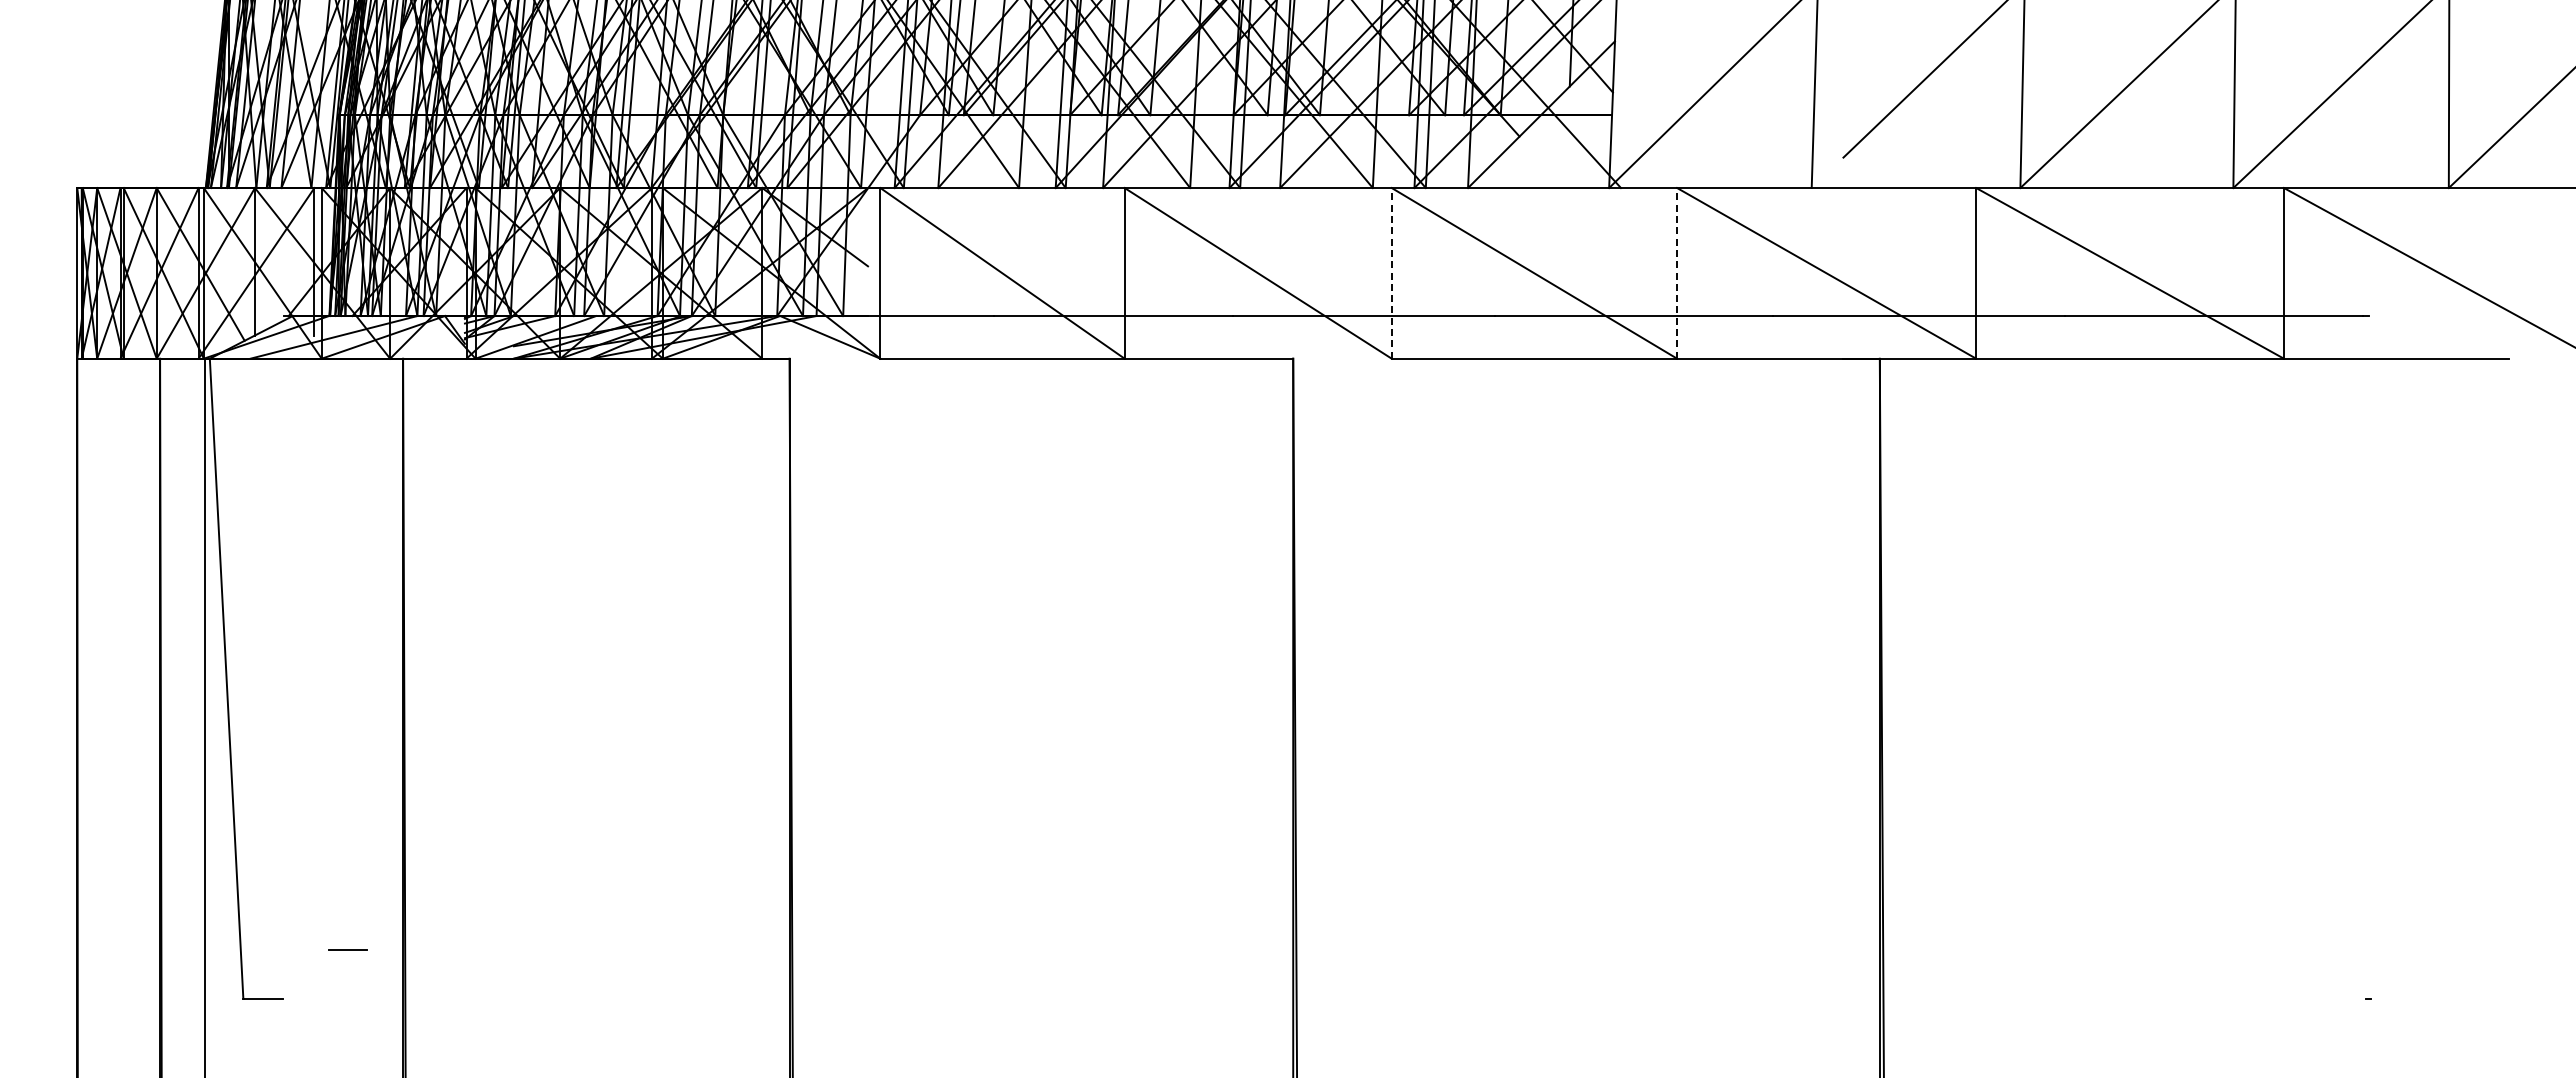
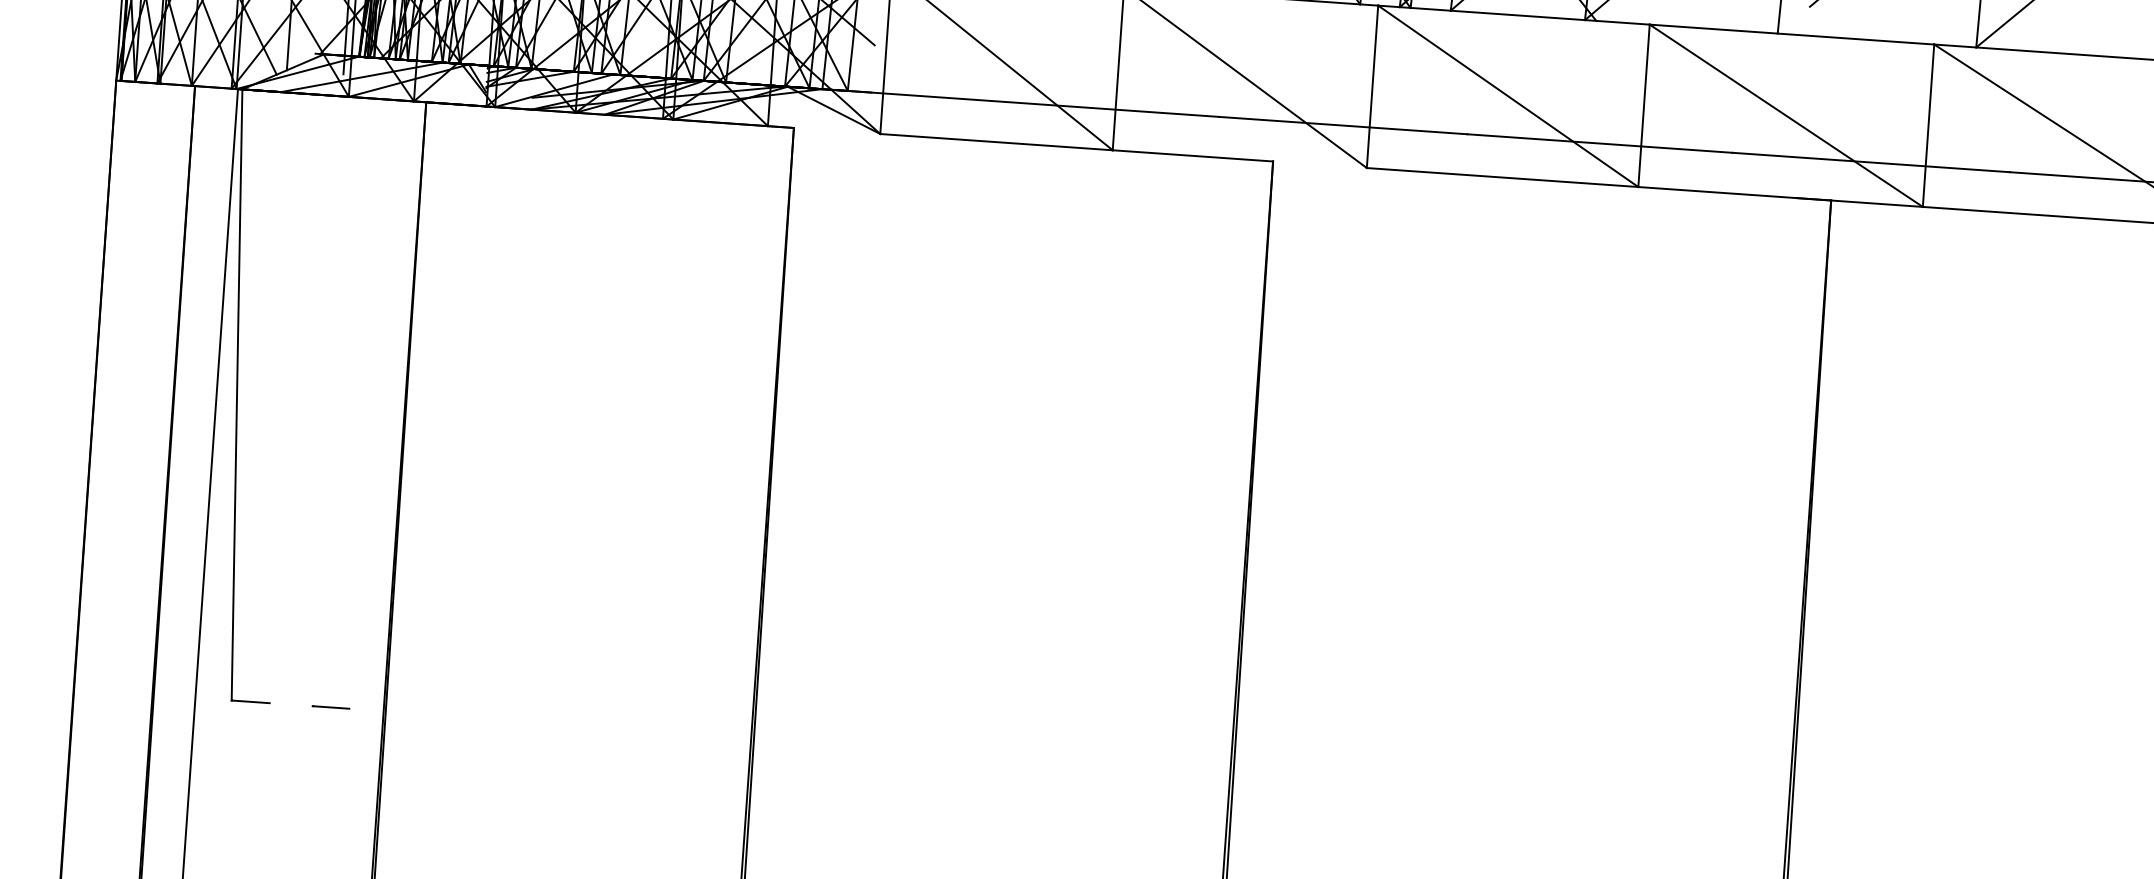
line: (1391, 272) -> (1372, 85), dashed -> solid
line: (1677, 272) -> (1644, 105), dashed -> solid
line: (347, 949) -> (330, 707), moved

